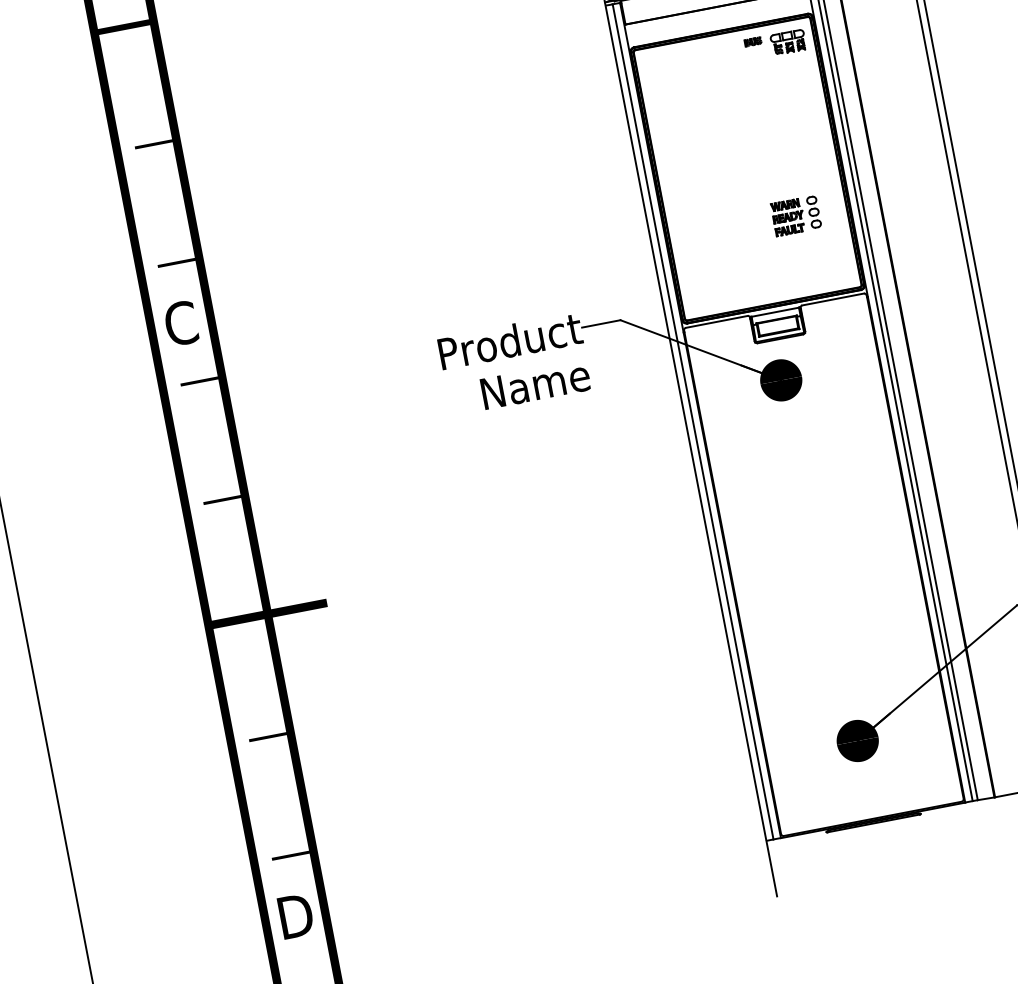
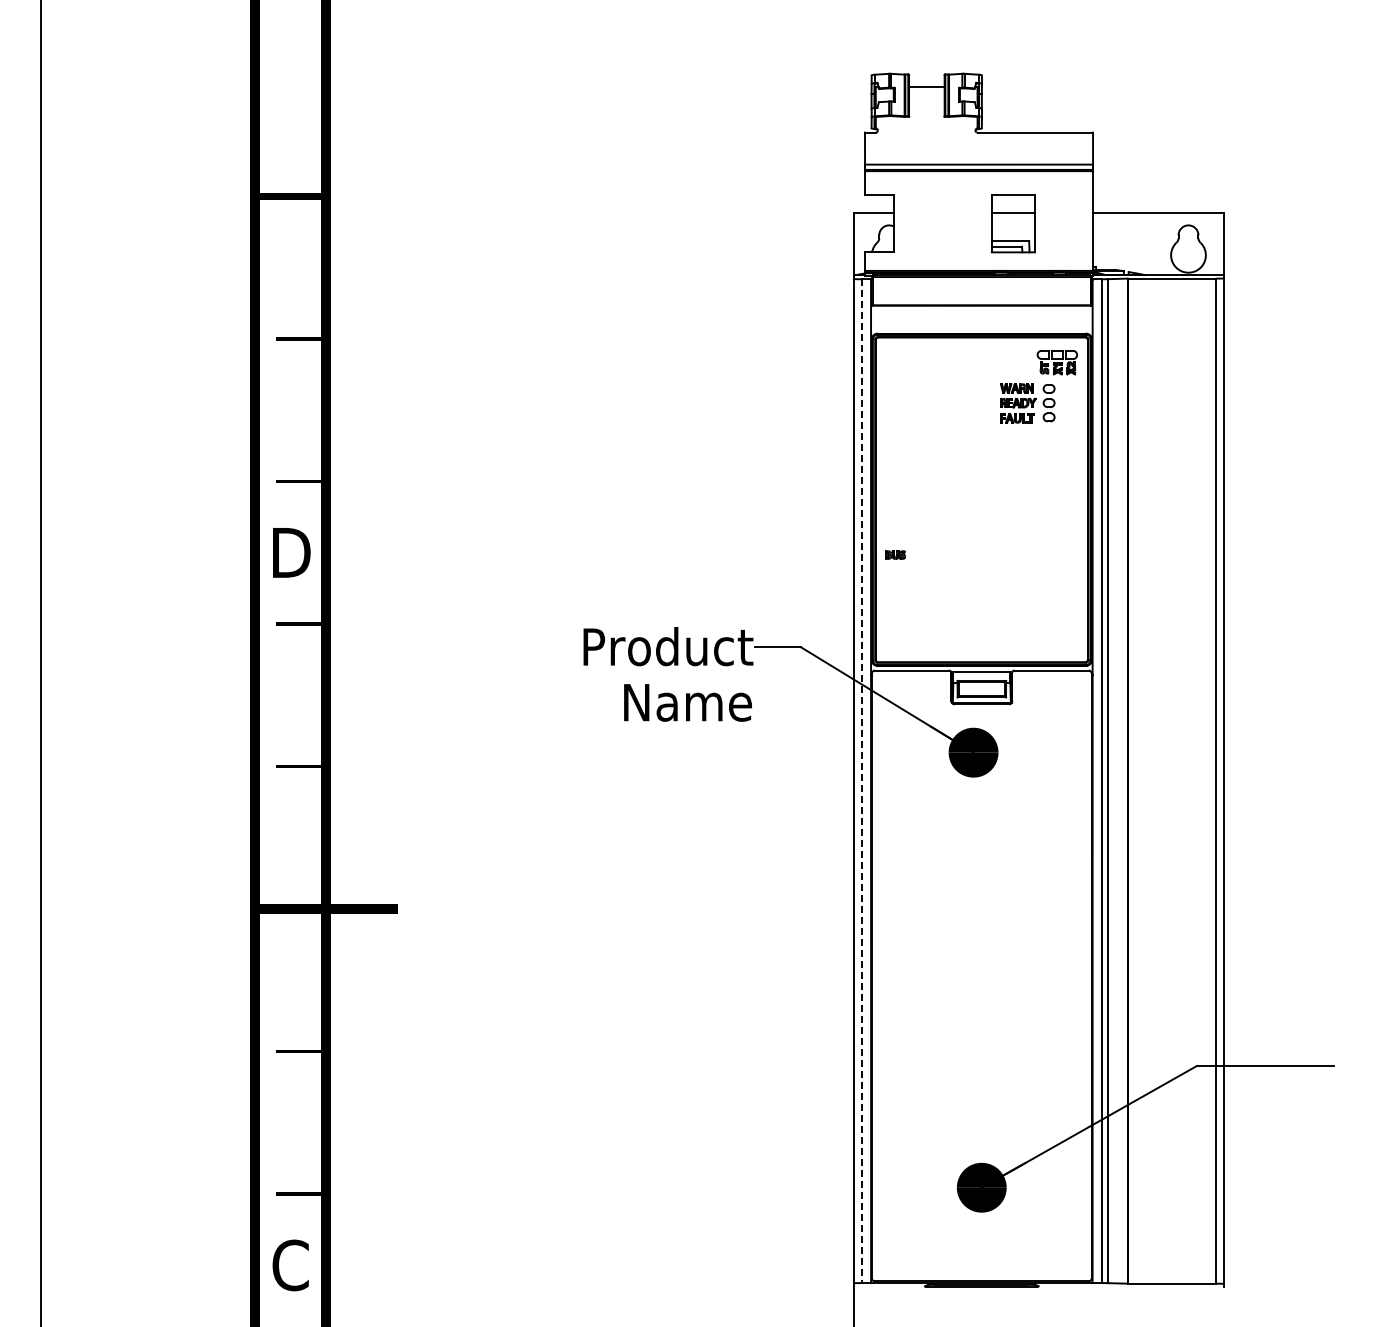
part: (753, 41) -> (895, 554), moved
part: (796, 216) -> (1027, 403), moved
text: (181, 323) -> (291, 552), C -> D
line: (693, 422) -> (862, 781), solid -> dashed
text: (295, 916) -> (291, 1265), D -> C

